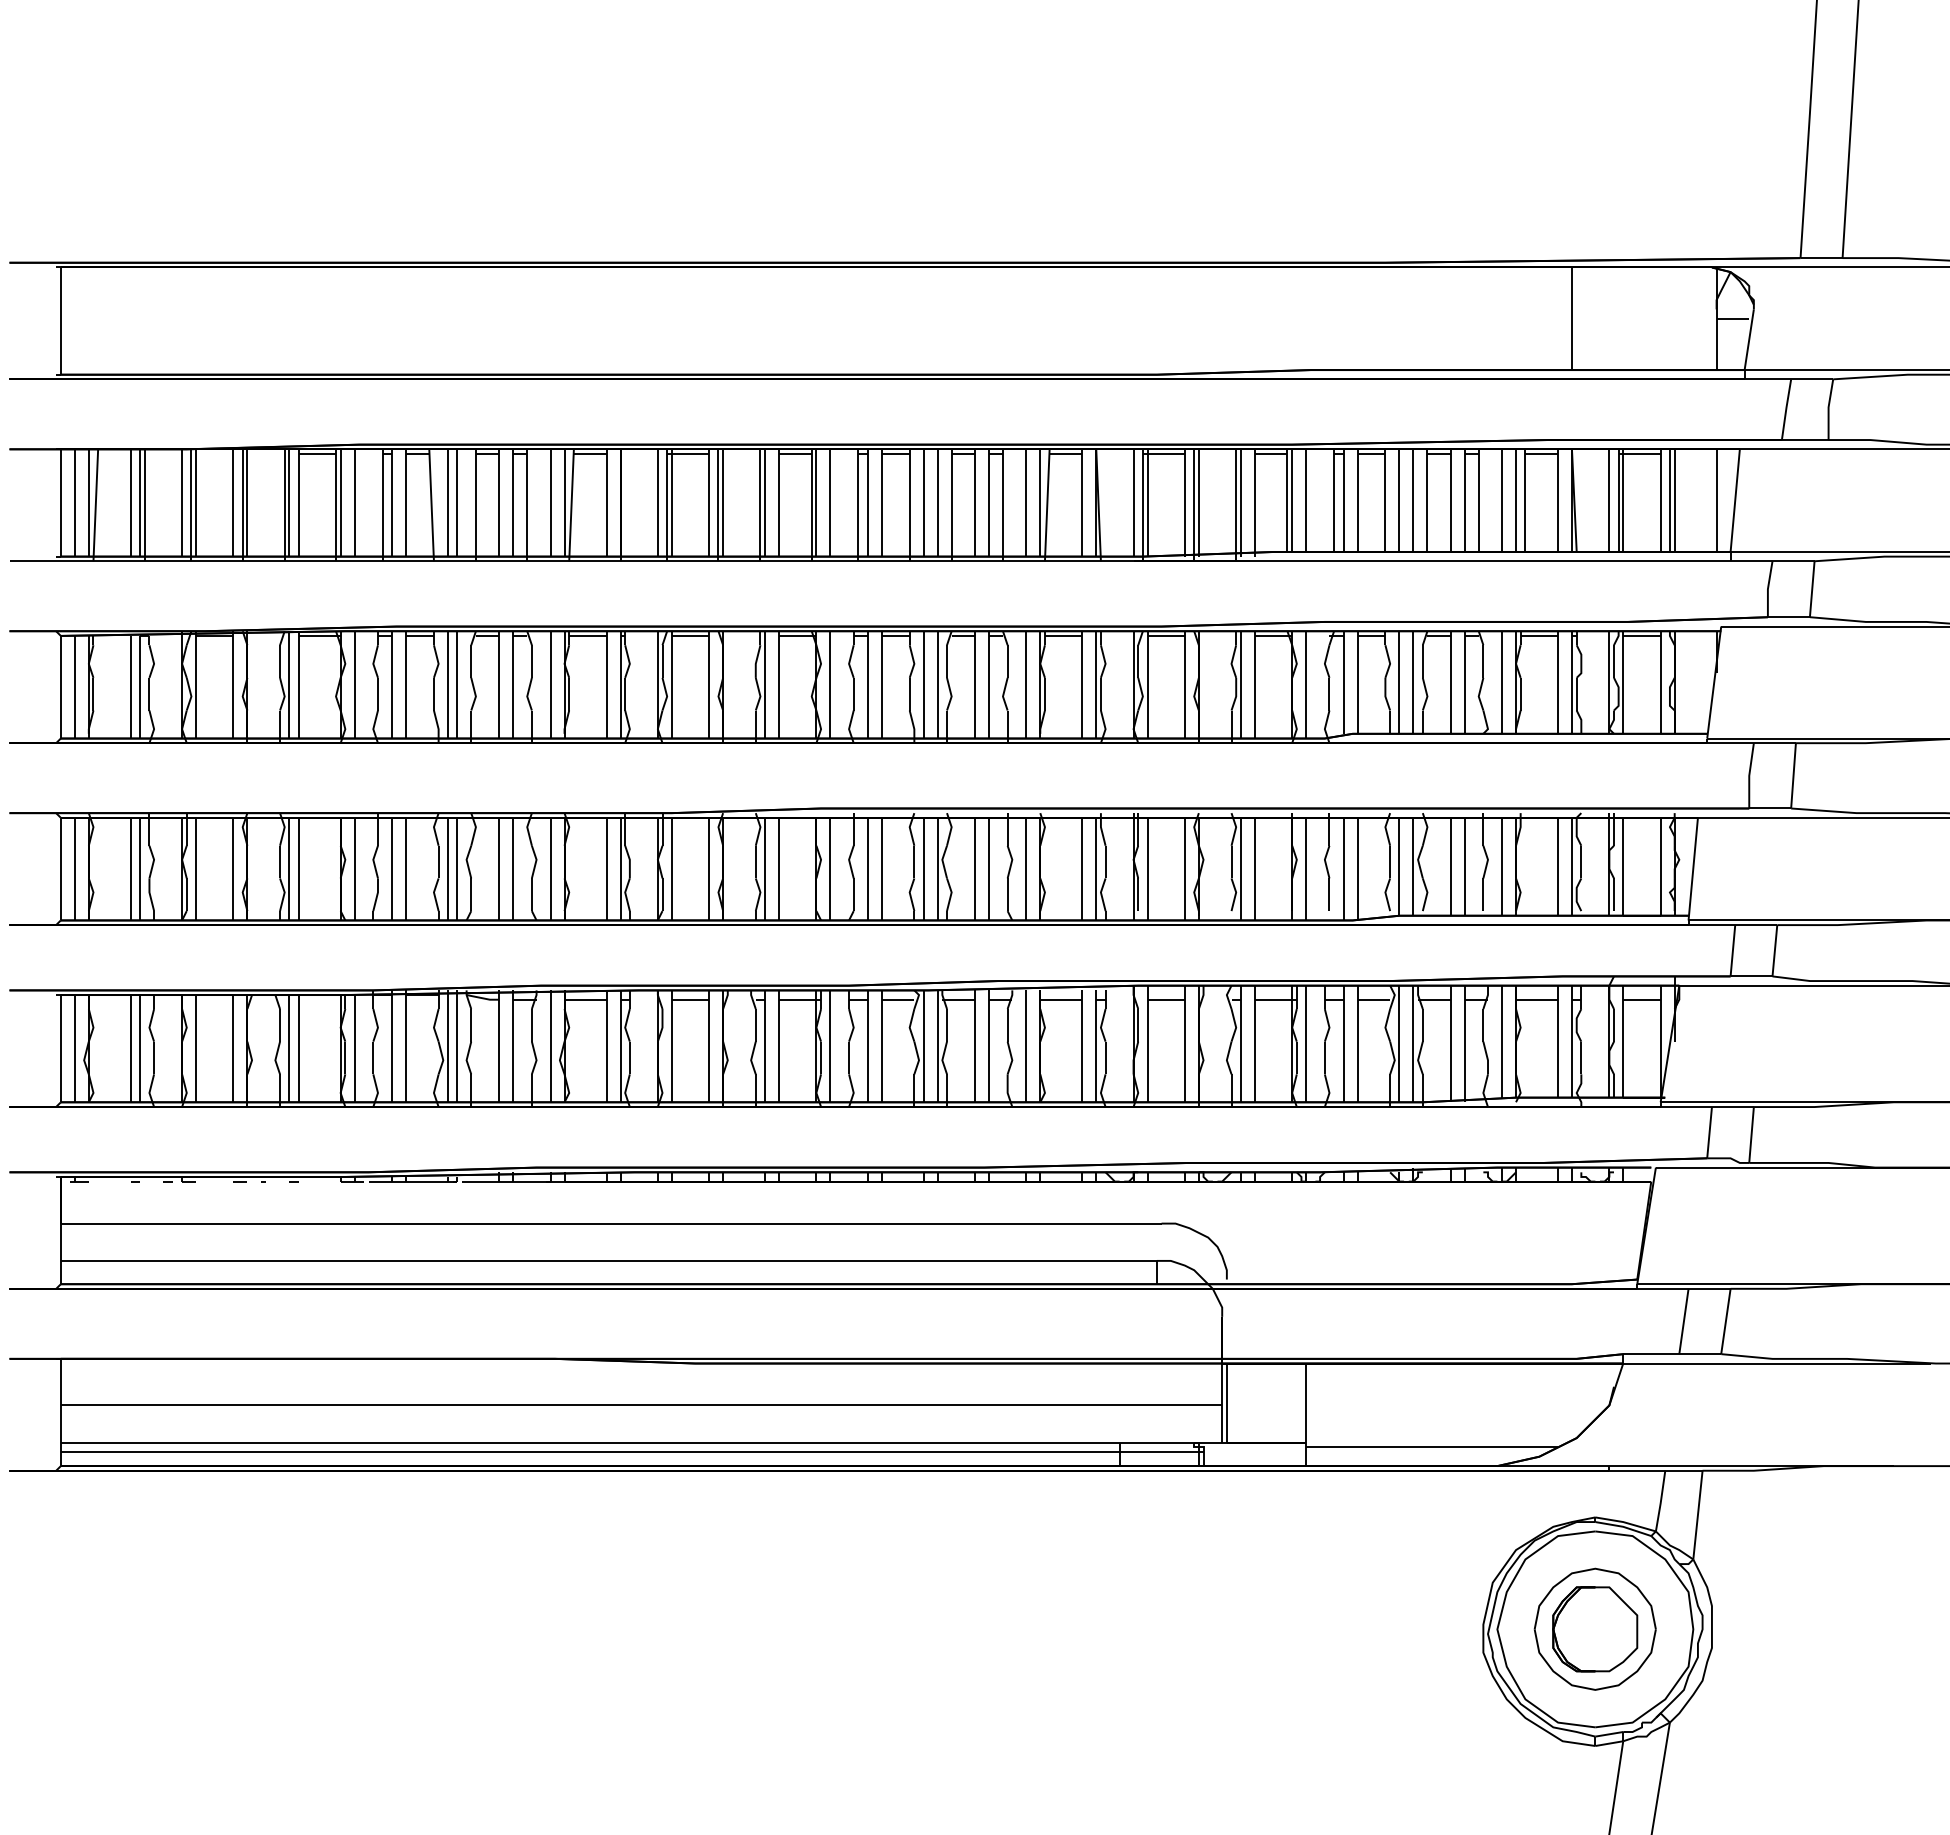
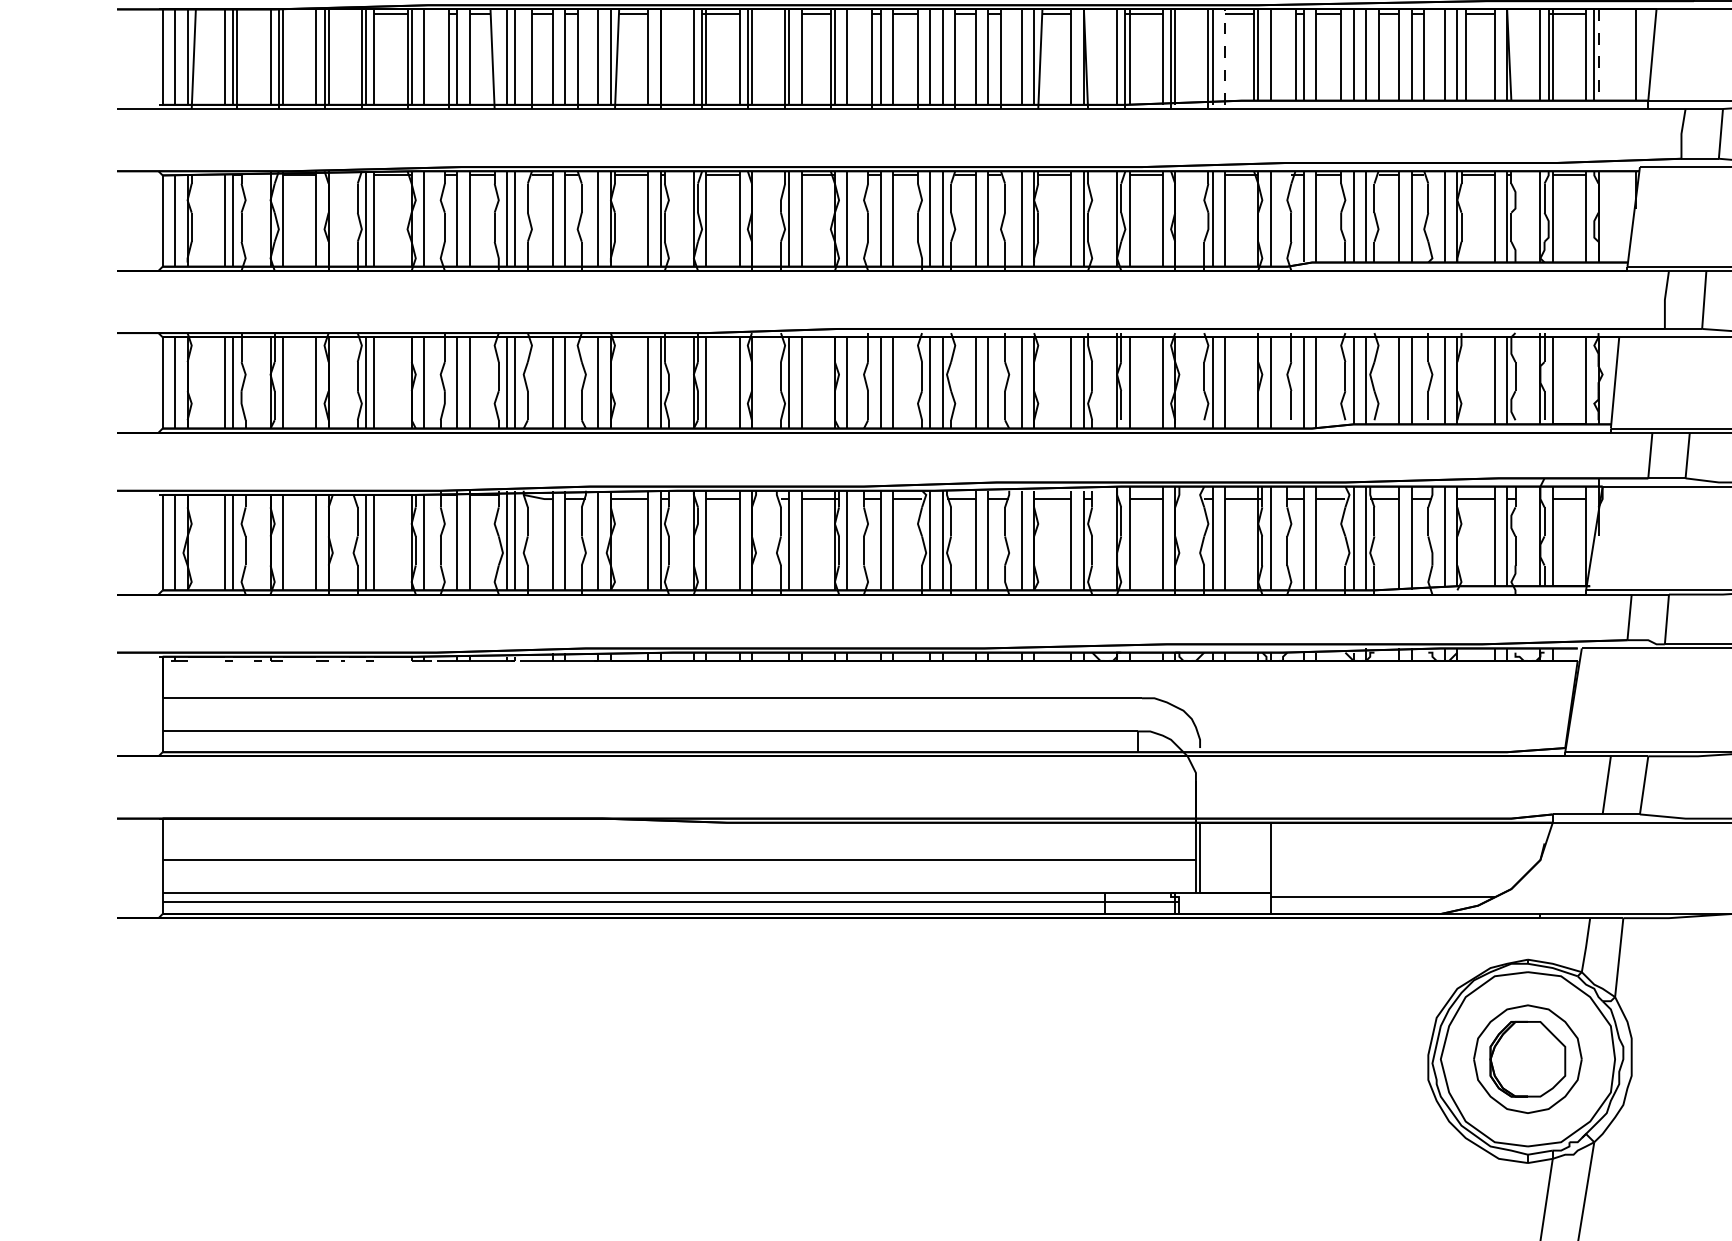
line: (1674, 501) -> (1598, 55), solid -> dashed
line: (1254, 502) -> (1224, 56), solid -> dashed

